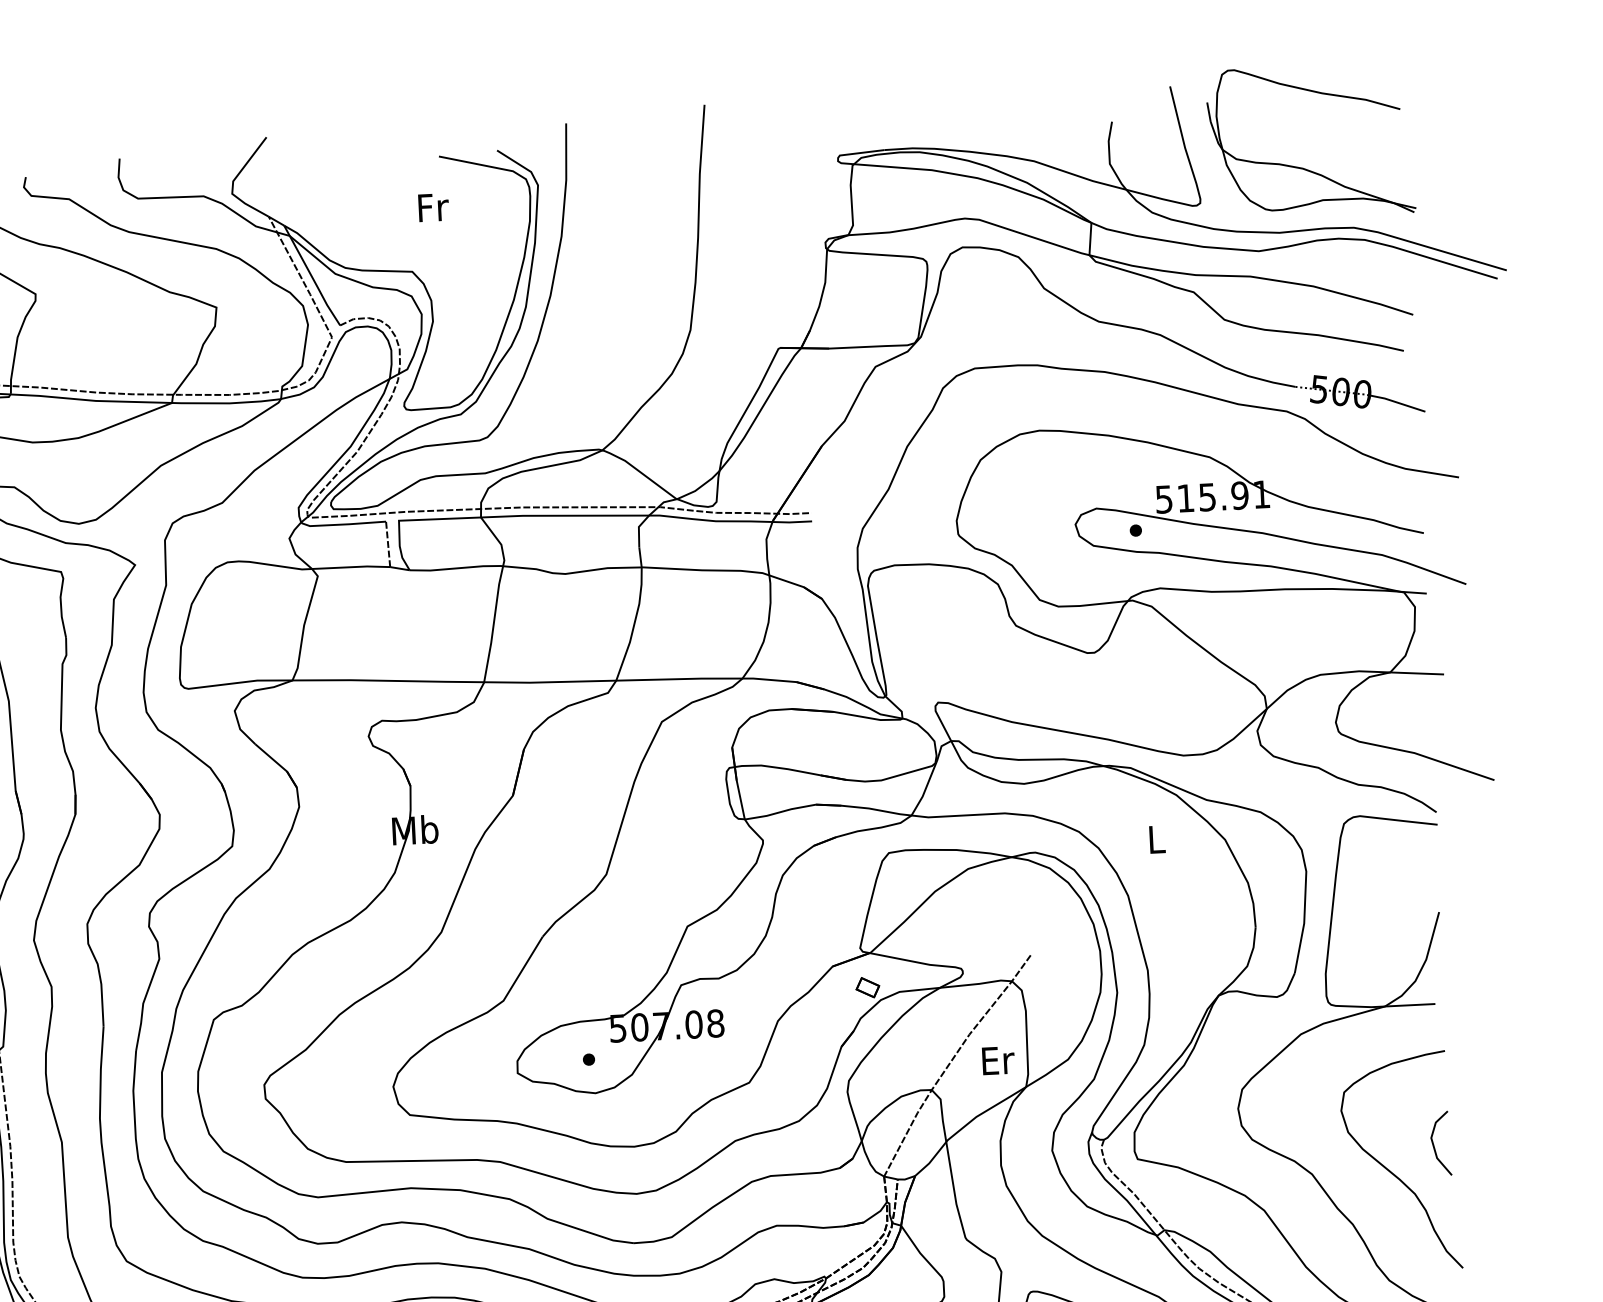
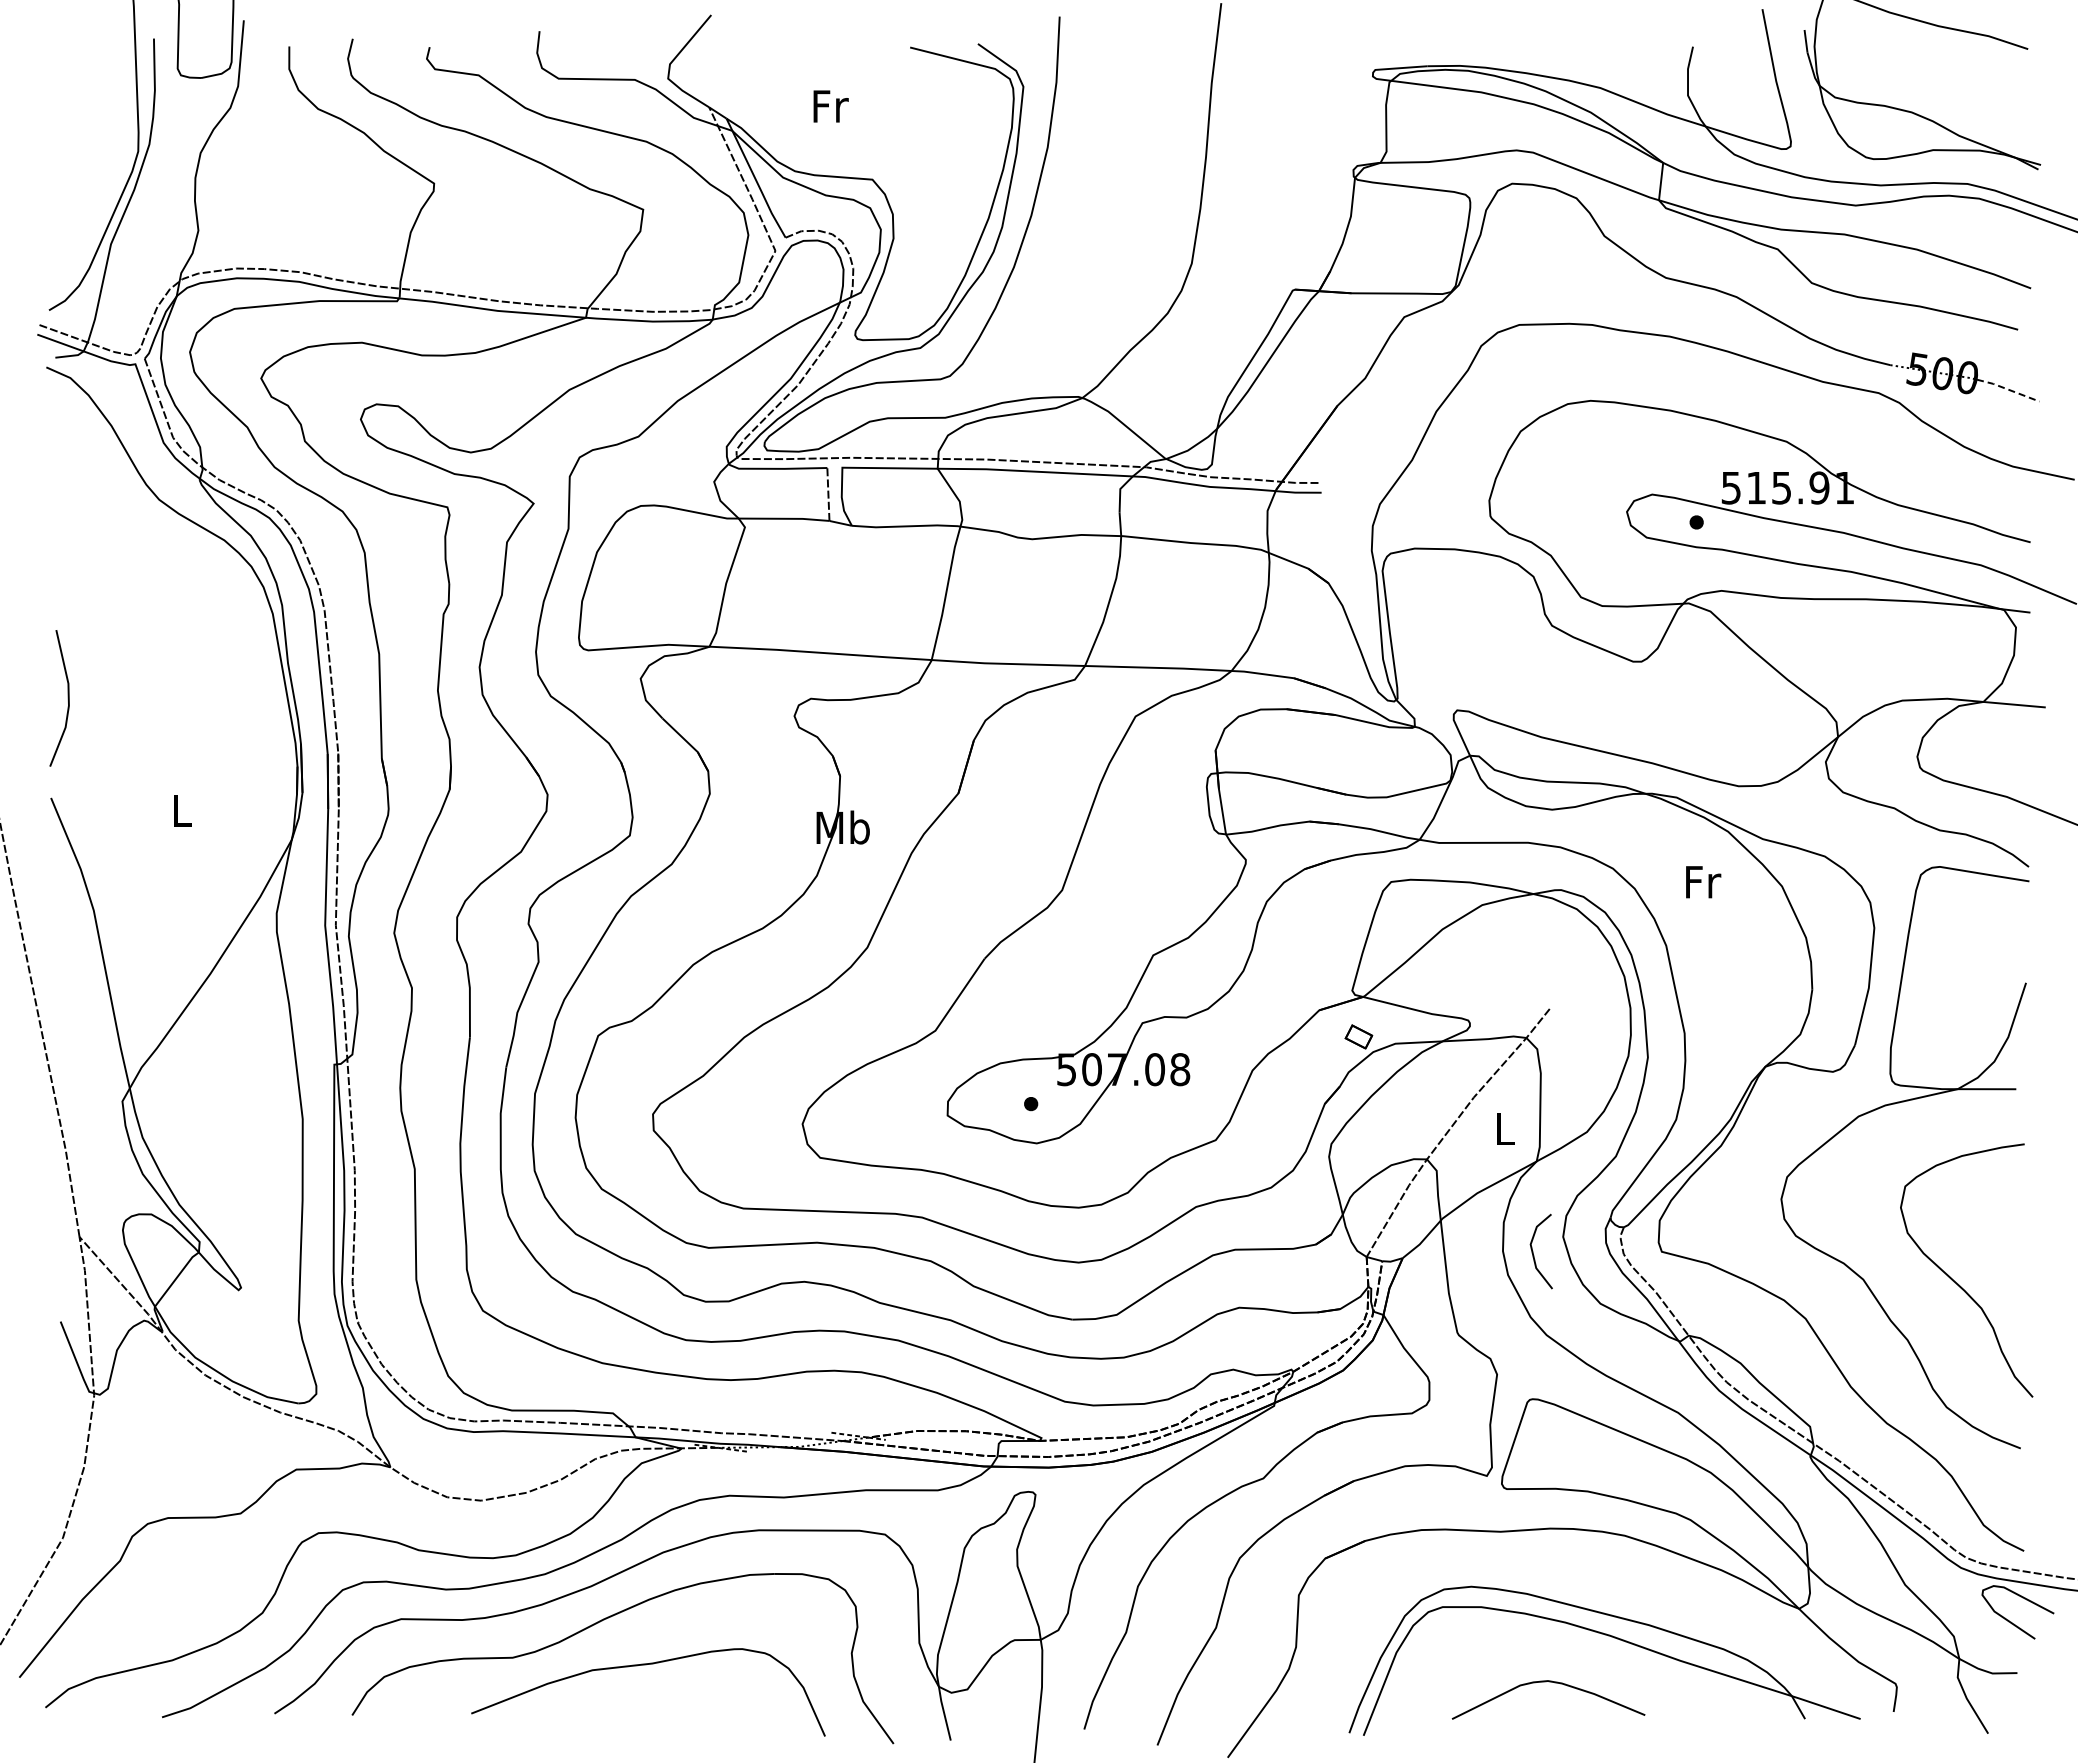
text: (433, 207) -> (830, 106), moved
line: (1398, 402) -> (2008, 389), solid -> dashed
text: (1157, 839) -> (1703, 882), L -> Fr
text: (997, 1060) -> (1505, 1129), Er -> L
line: (1434, 1143) -> (1533, 1251), moved

